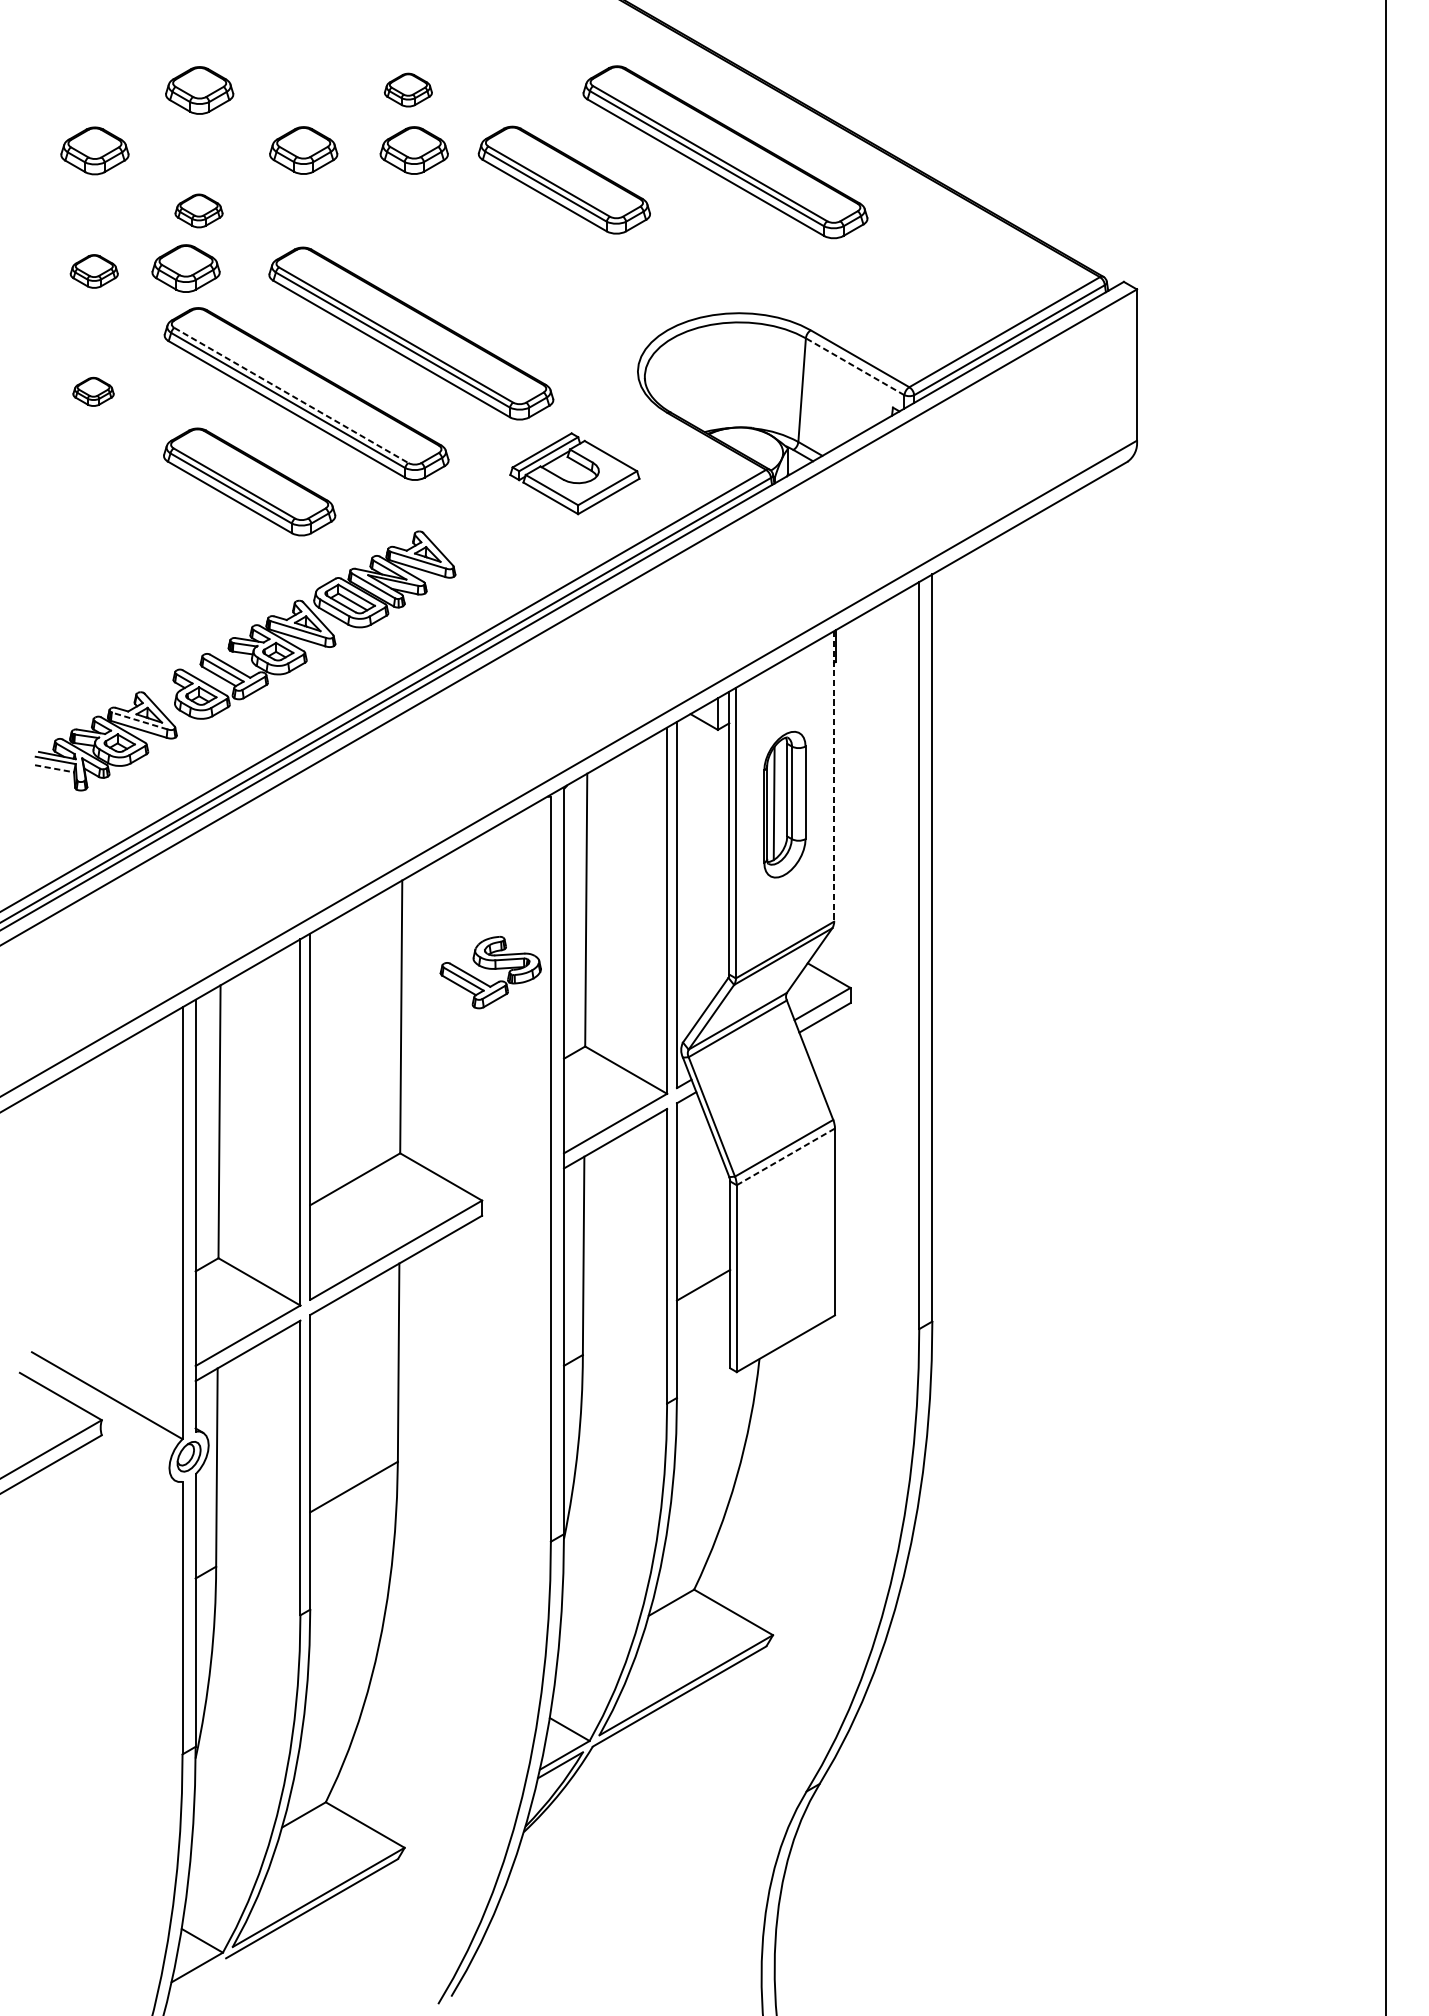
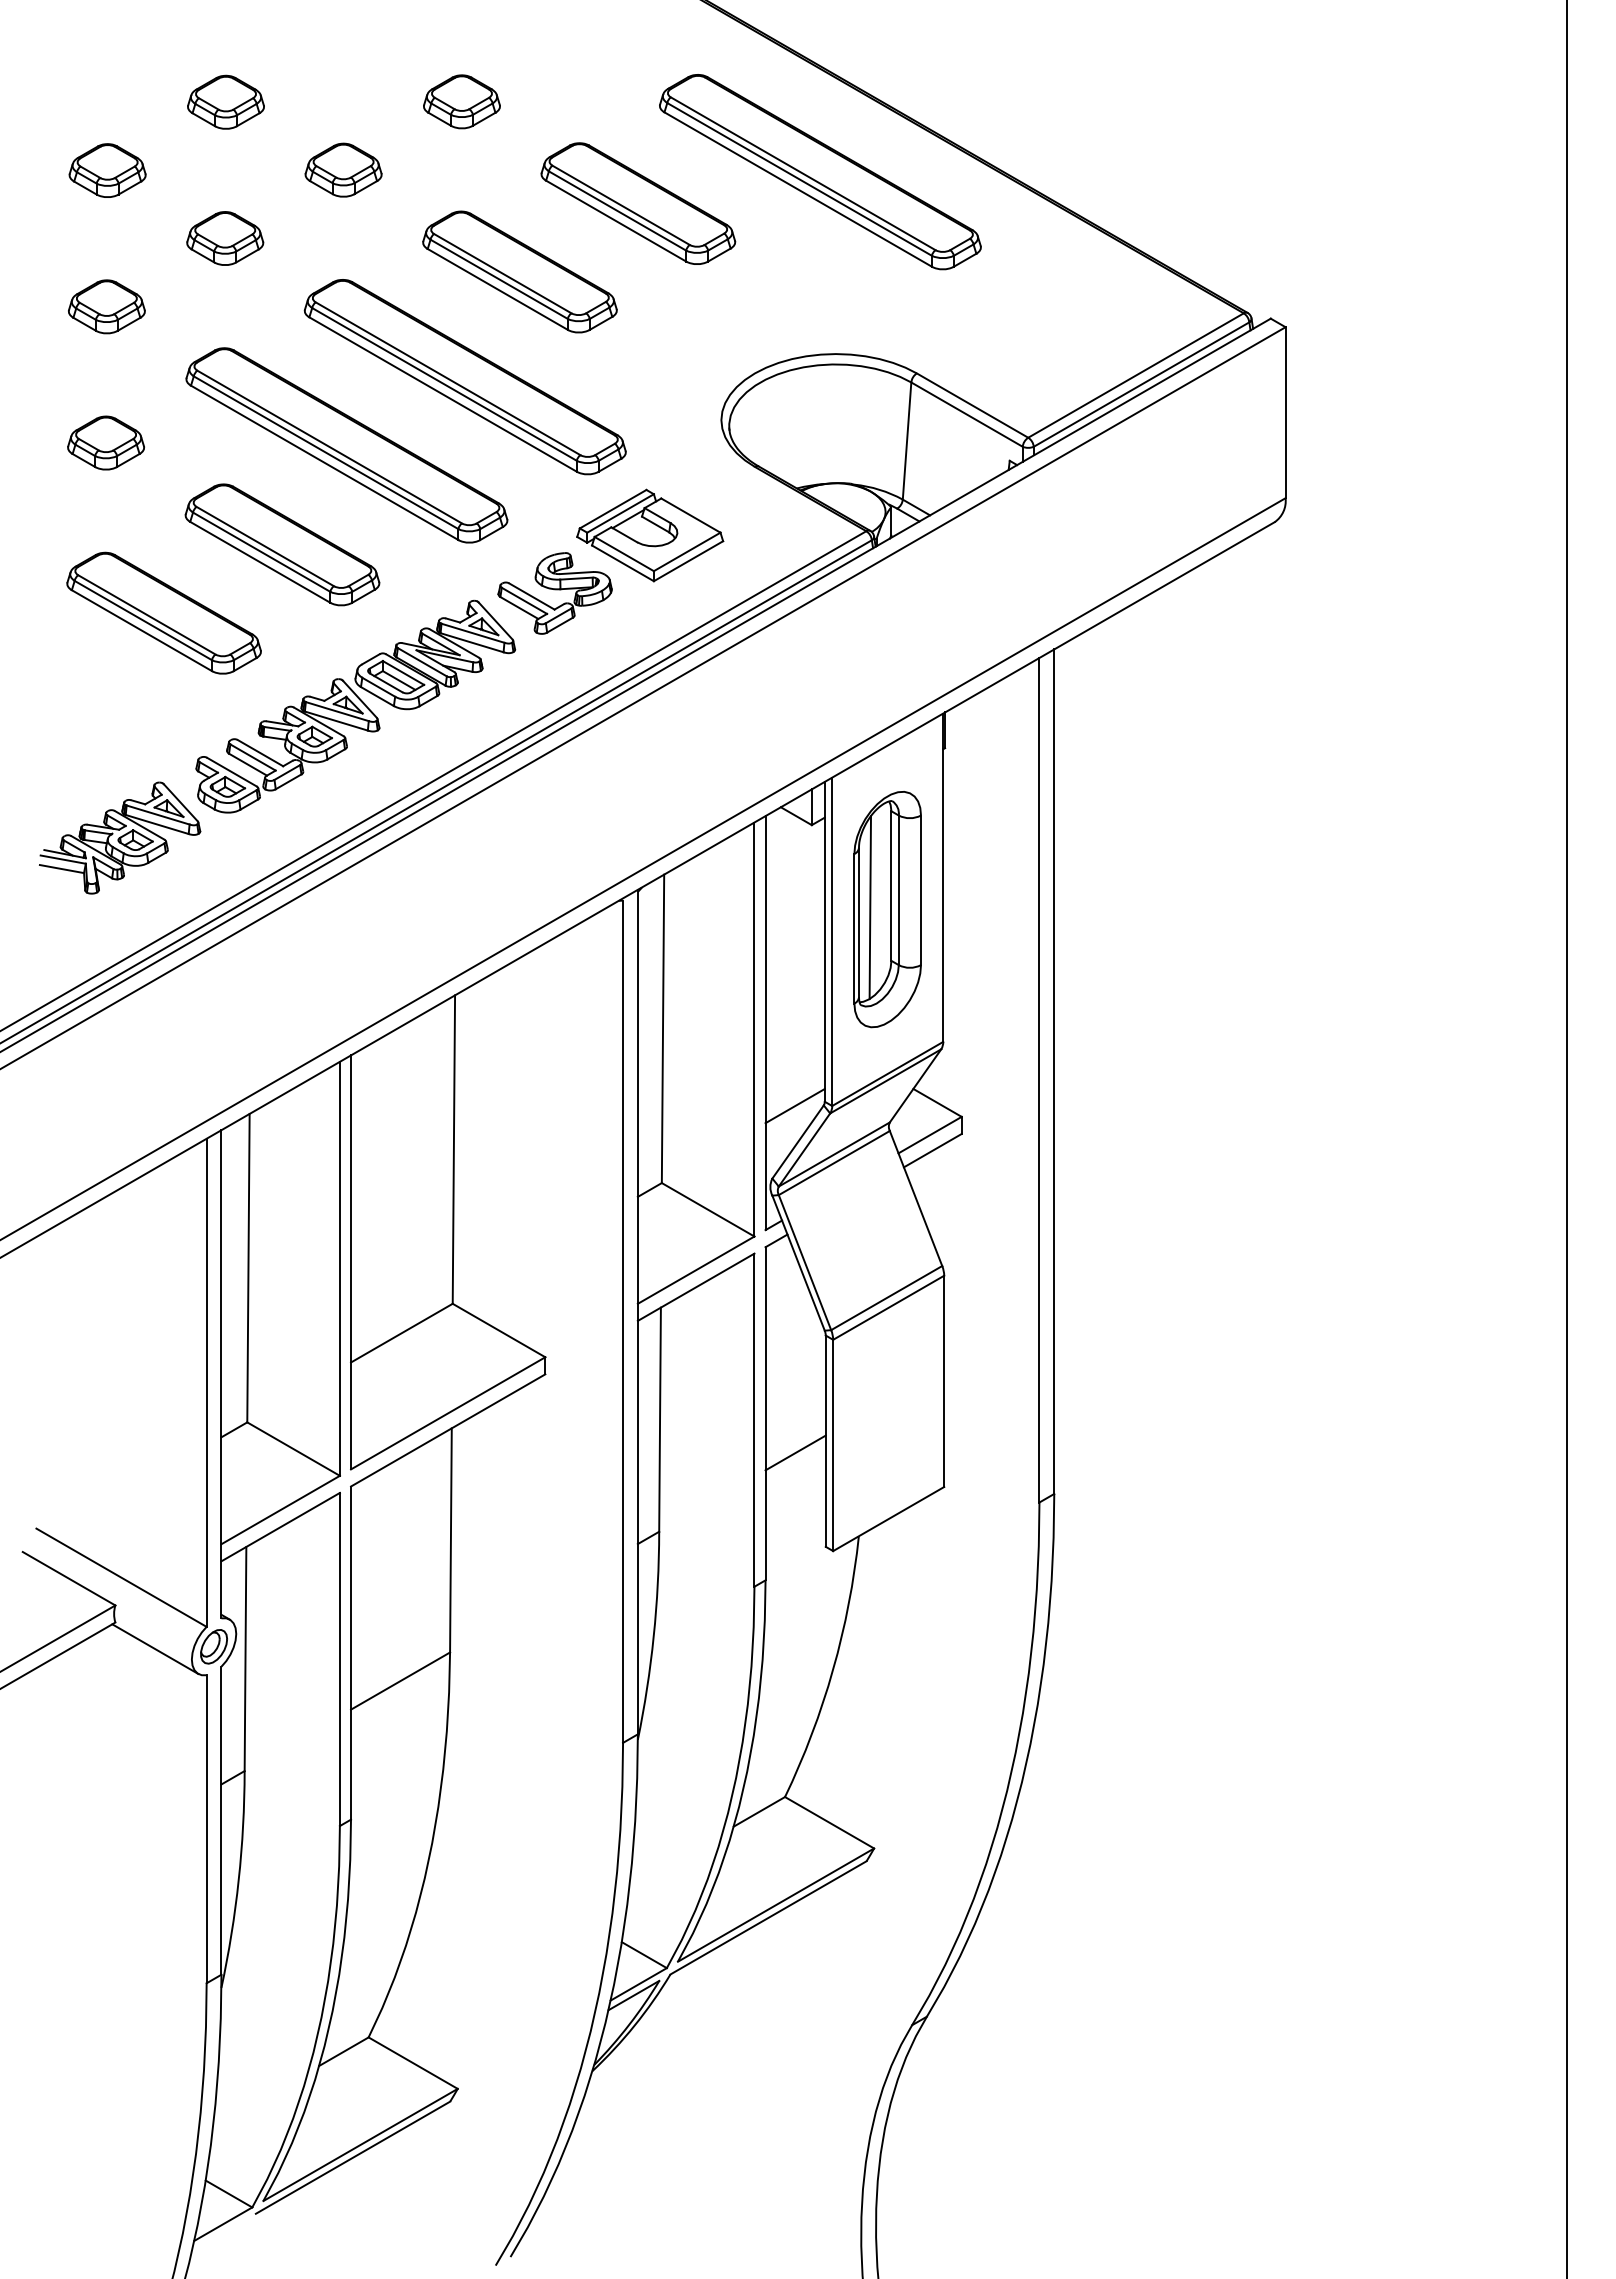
part: (407, 89) -> (461, 101), size x1.43
part: (414, 149) -> (468, 169), removed
part: (199, 210) -> (225, 238), size x1.43
part: (459, 240) -> (519, 271), added
part: (185, 268) -> (210, 303), removed
part: (93, 271) -> (106, 306), size x1.43
line: (854, 366) -> (966, 414), dashed -> solid
part: (93, 391) -> (105, 442), size x1.67
line: (291, 395) -> (329, 447), dashed -> solid
part: (144, 541) -> (163, 612), added
line: (139, 721) -> (158, 815), dashed -> solid
line: (55, 769) -> (62, 869), dashed -> solid
line: (834, 777) -> (943, 878), dashed -> solid
part: (784, 804) -> (887, 909), size x1.43
part: (490, 972) -> (554, 593), moved
line: (702, 978) -> (794, 1106), added
line: (786, 1156) -> (889, 1307), dashed -> solid
line: (137, 1458) -> (155, 1648), added

